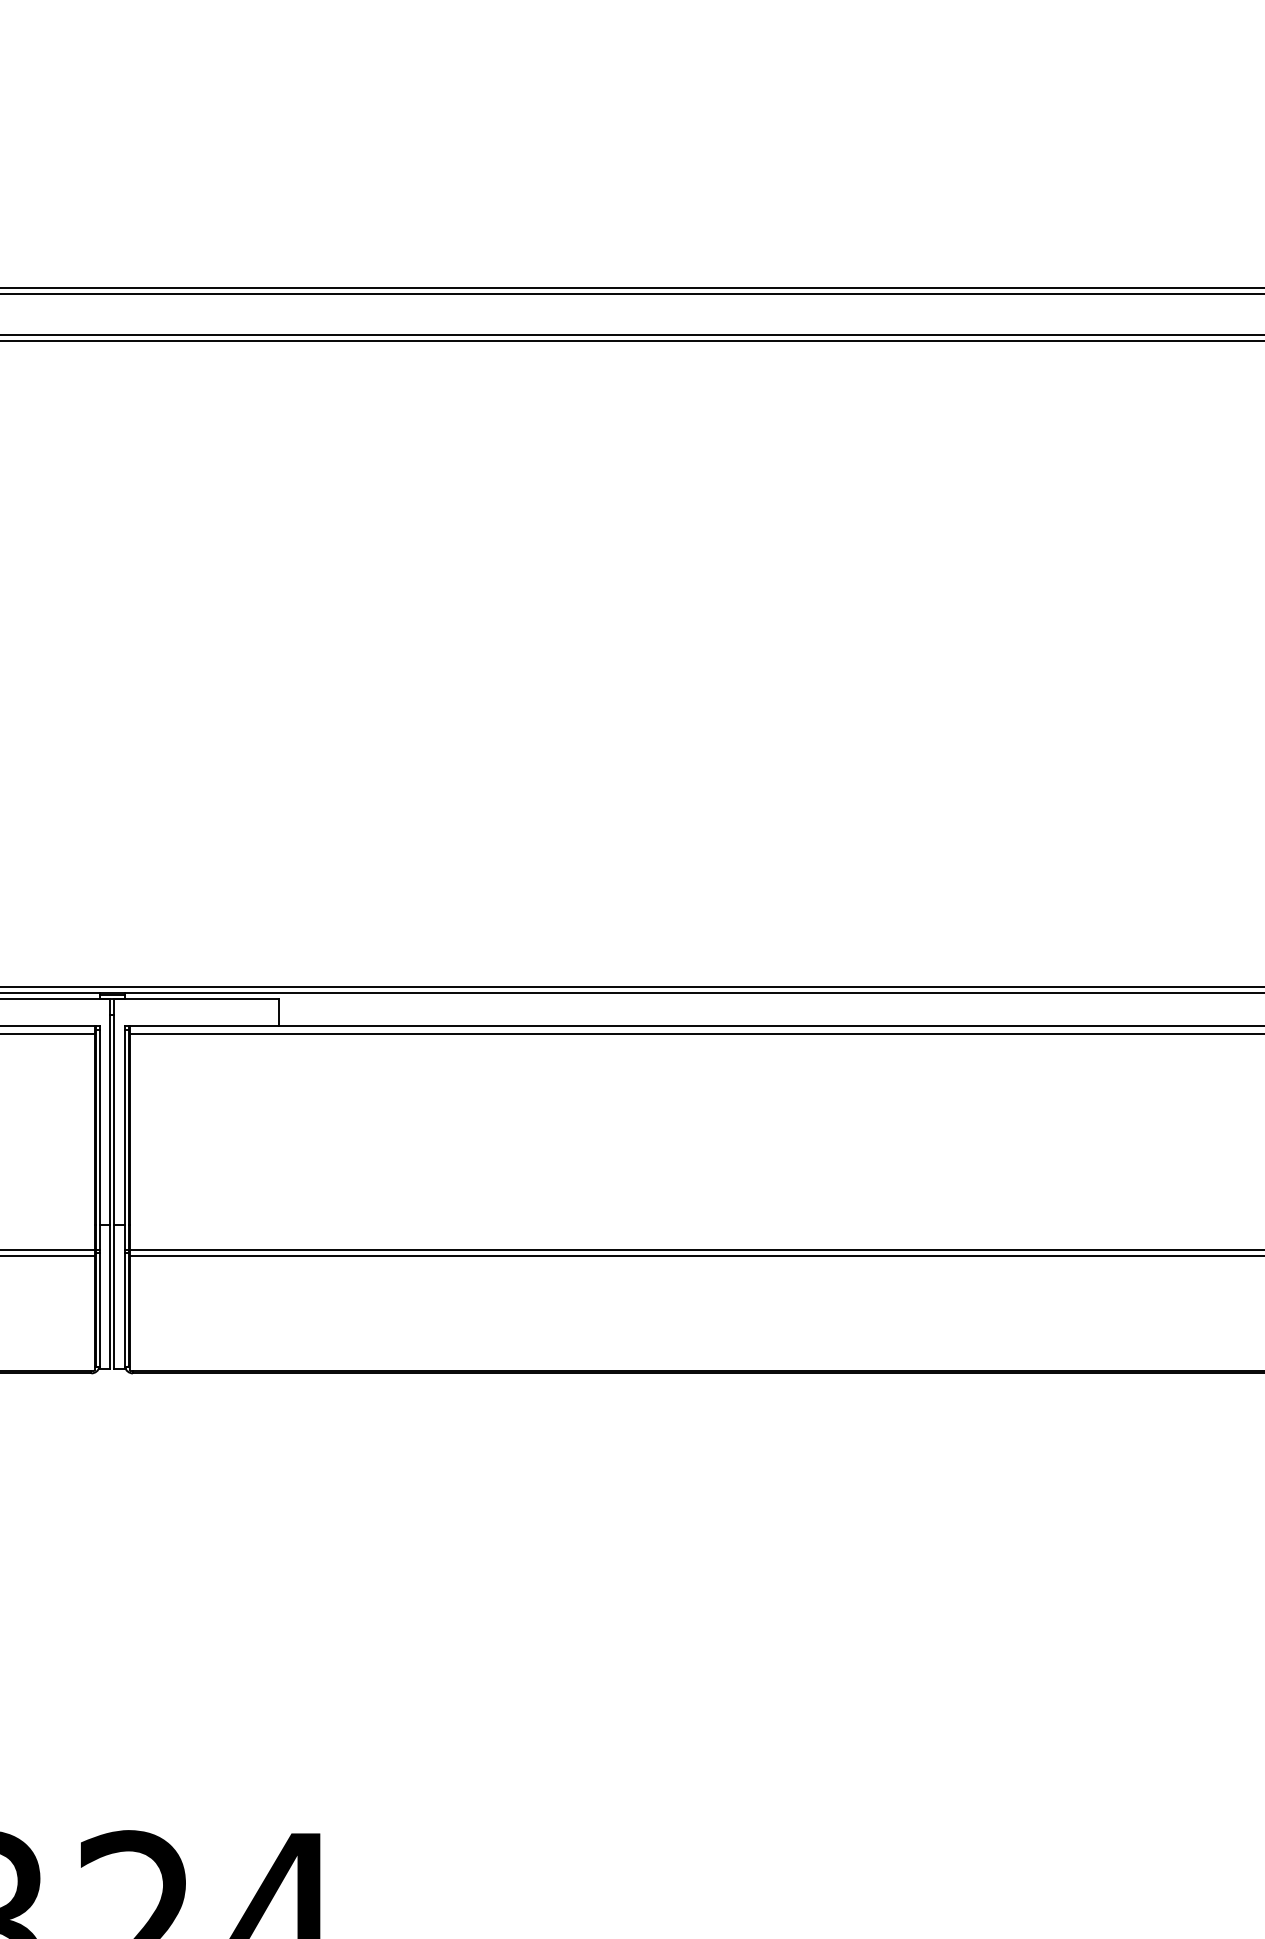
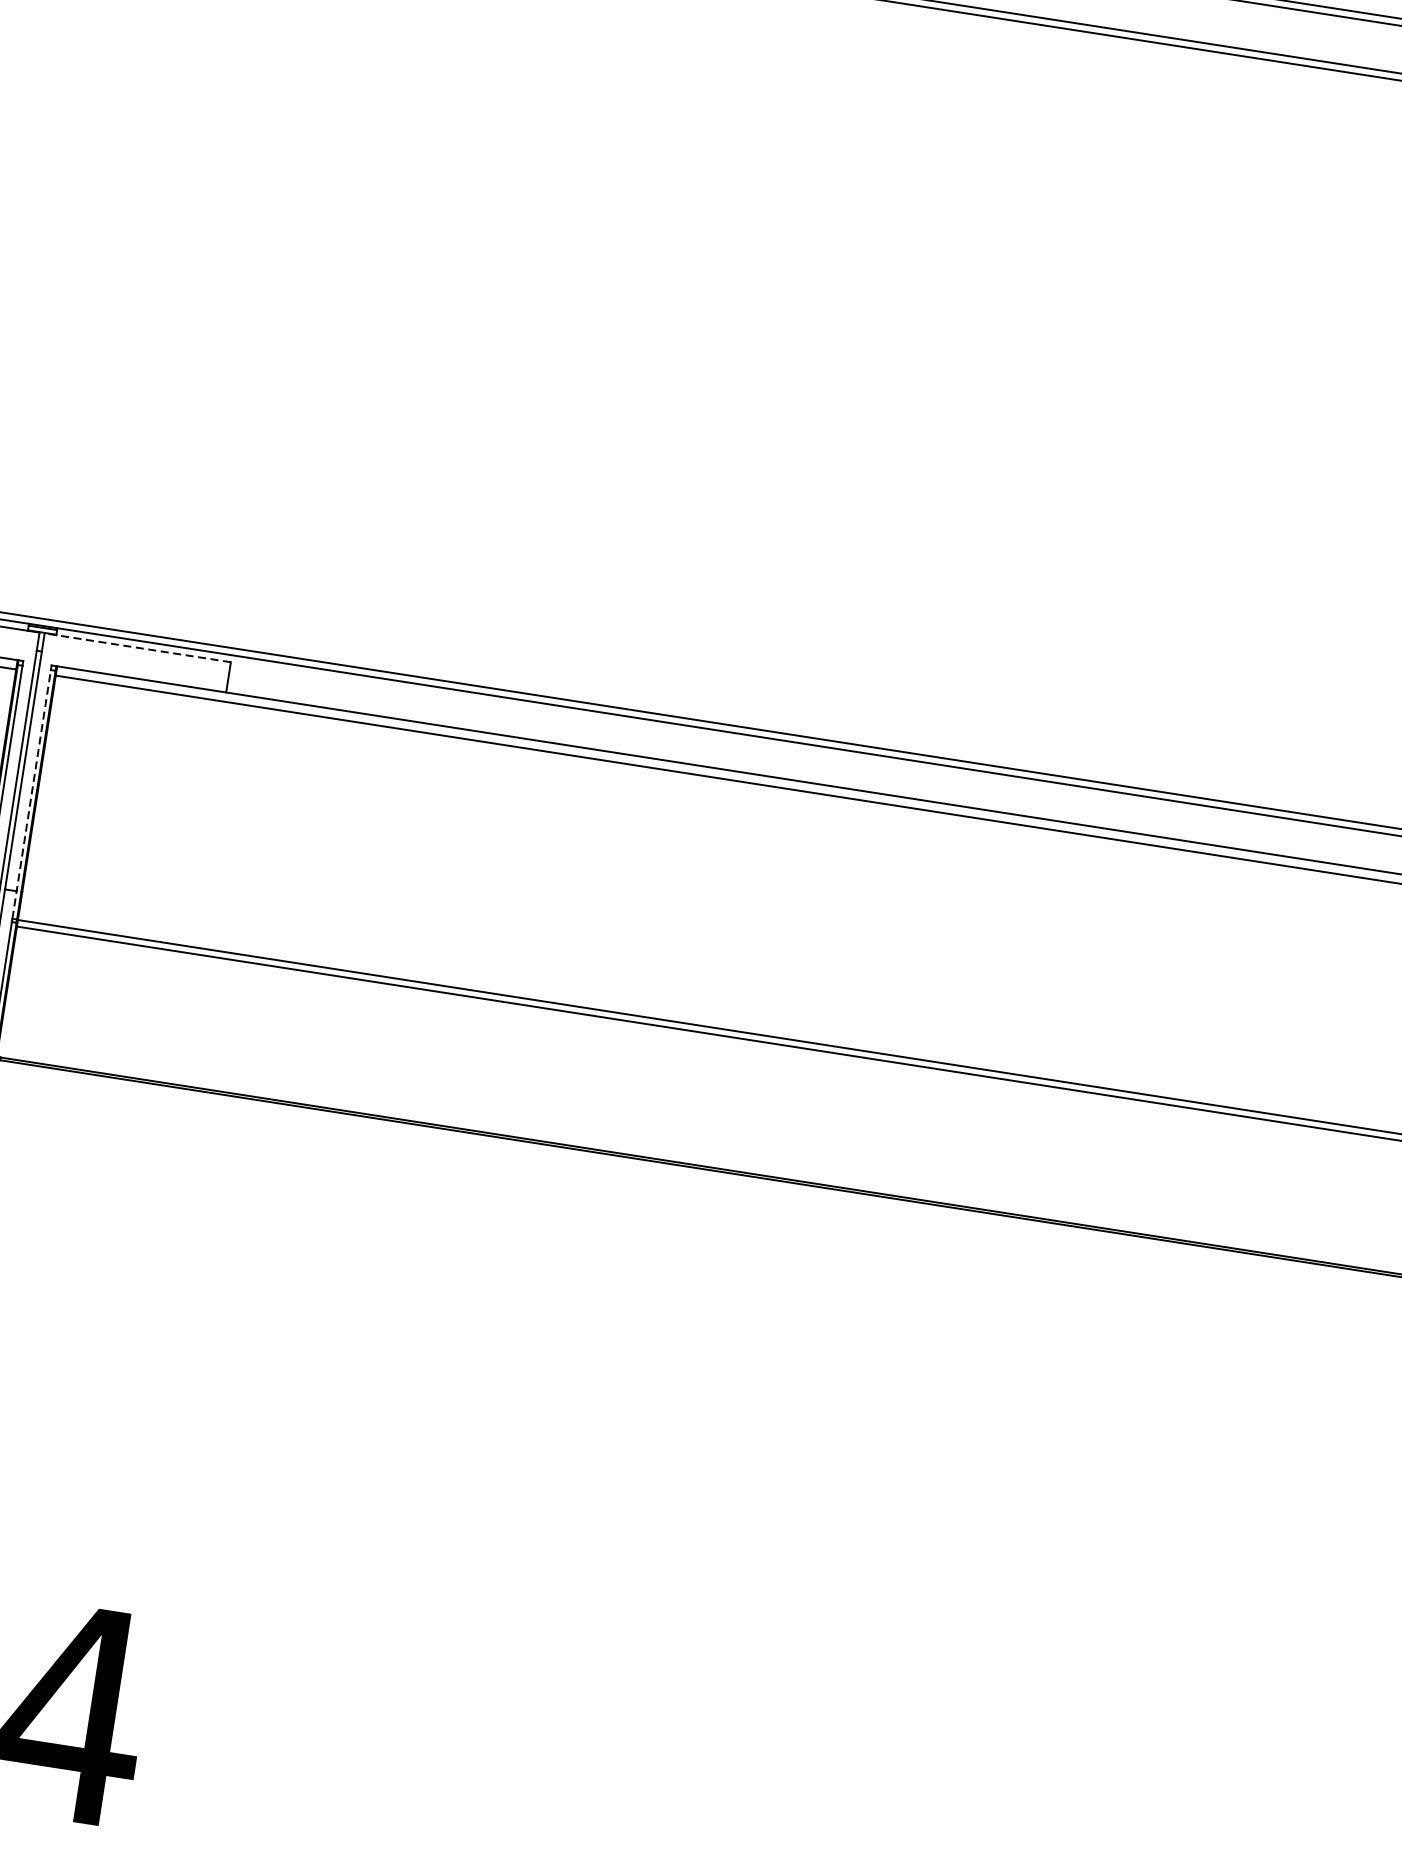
line: (196, 999) -> (137, 648), solid -> dashed
line: (124, 1139) -> (31, 793), solid -> dashed

